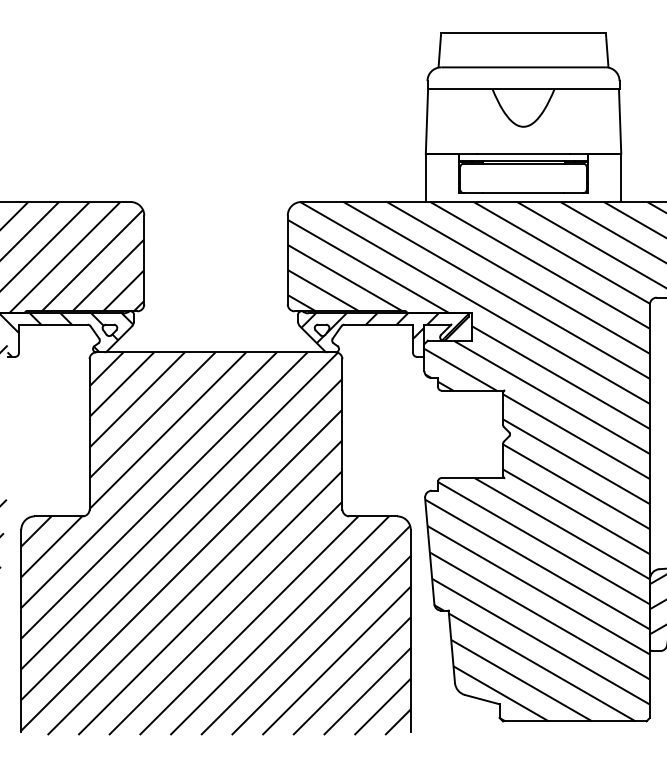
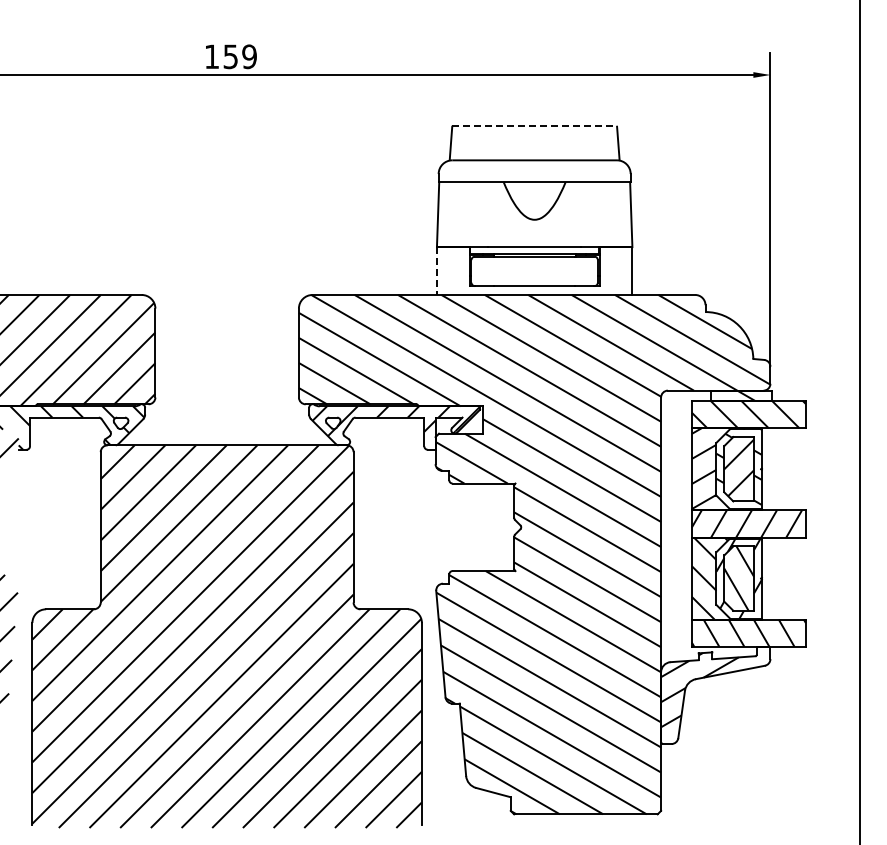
line: (524, 32) -> (535, 125), solid -> dashed
line: (425, 178) -> (436, 271), solid -> dashed

